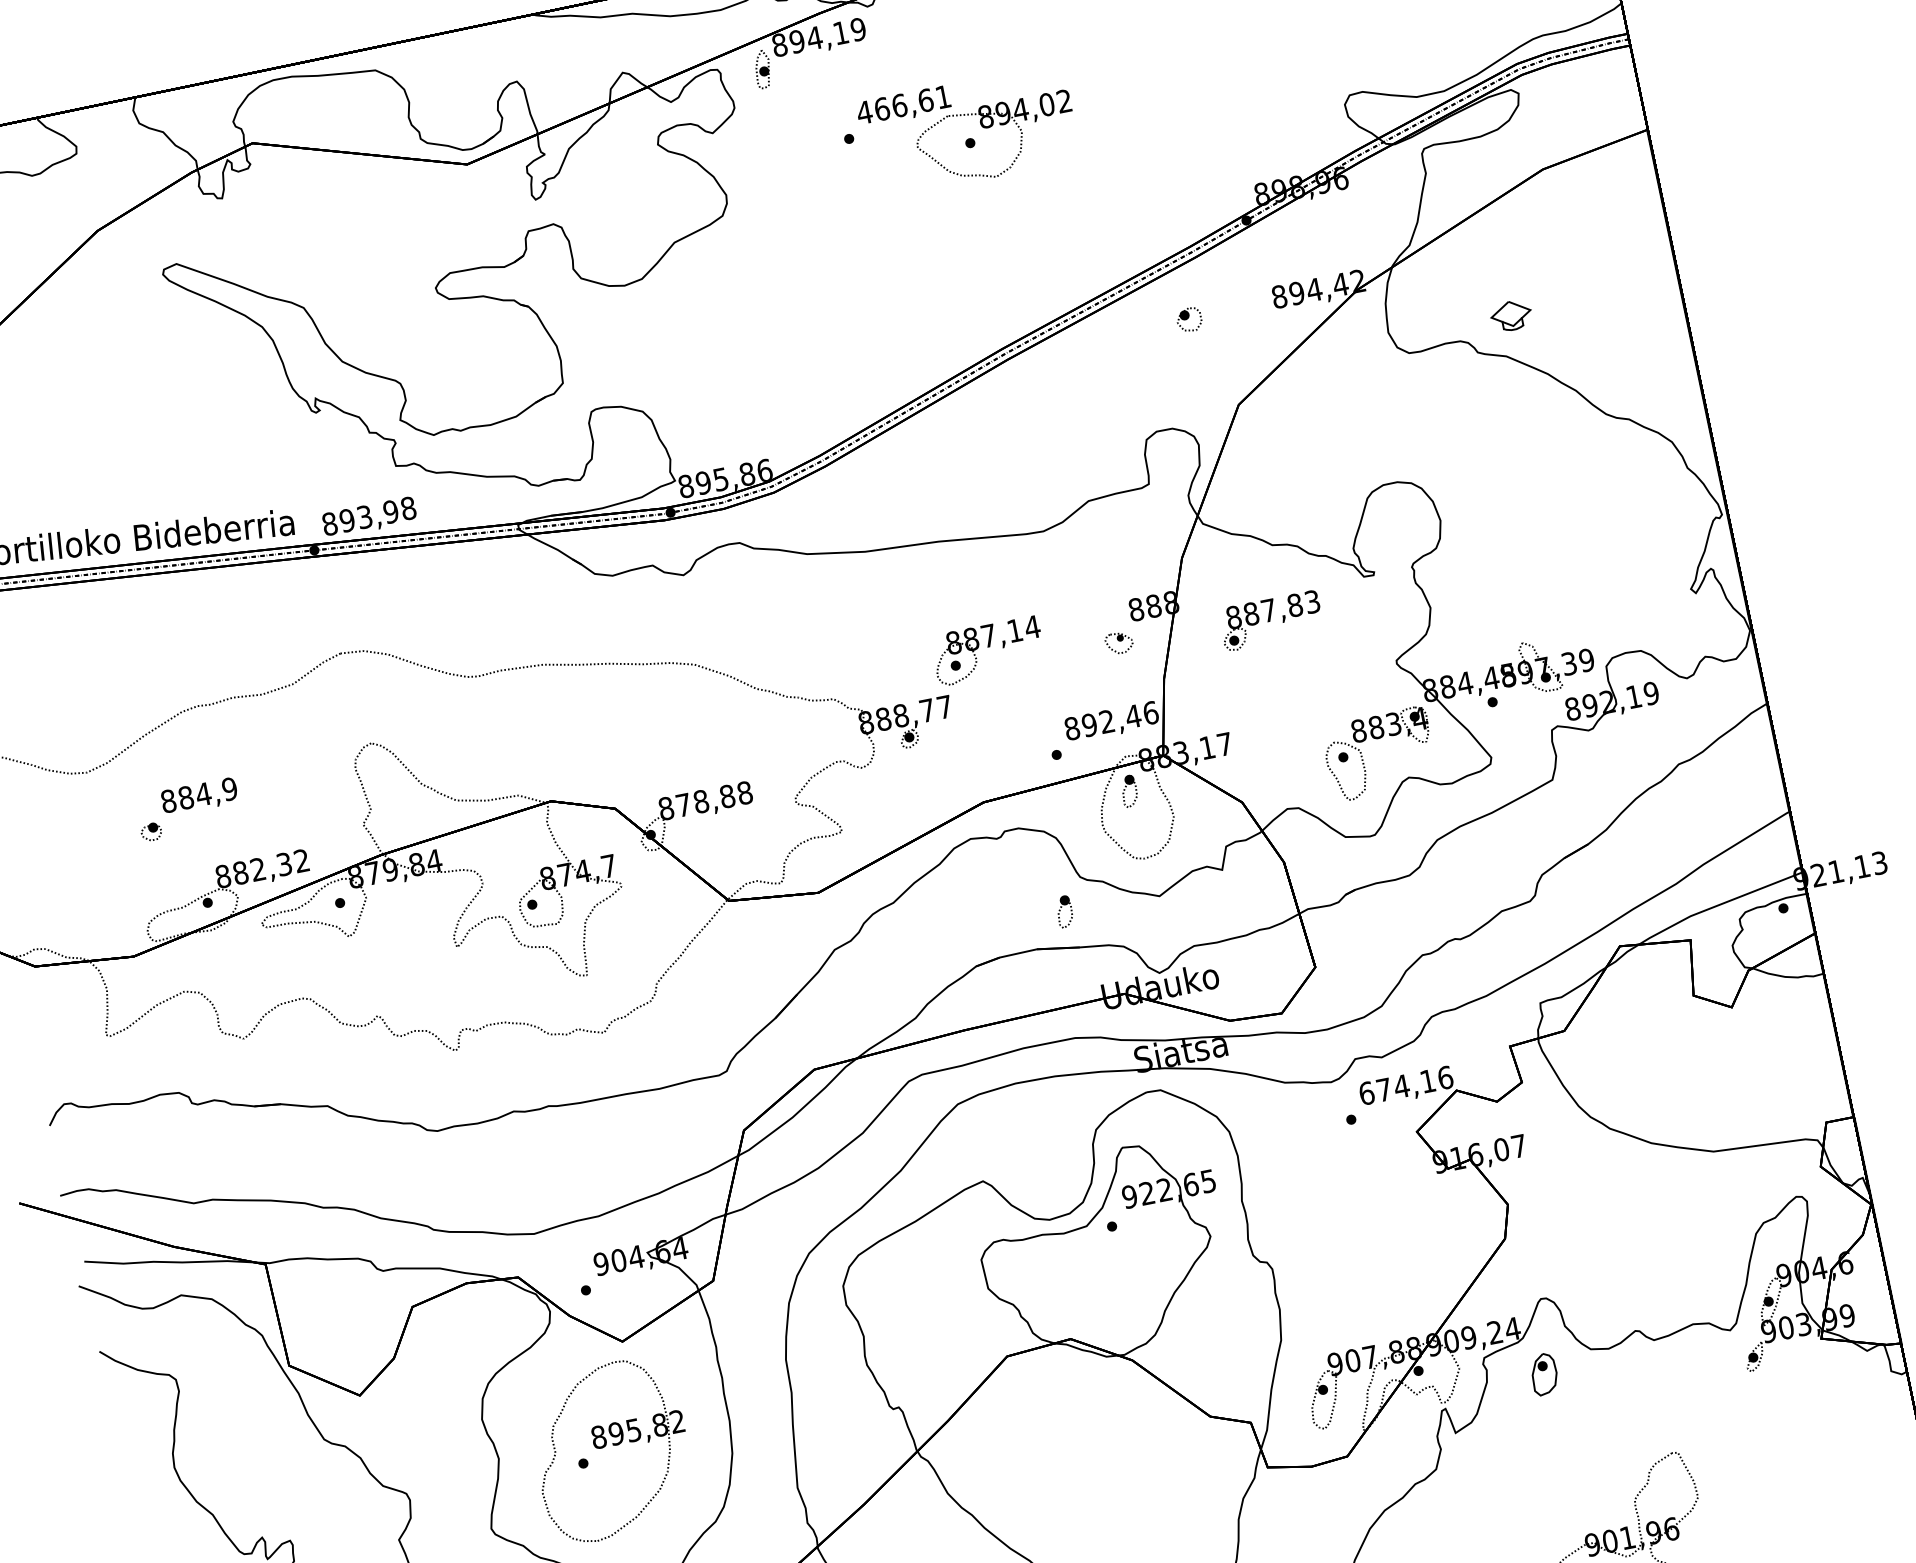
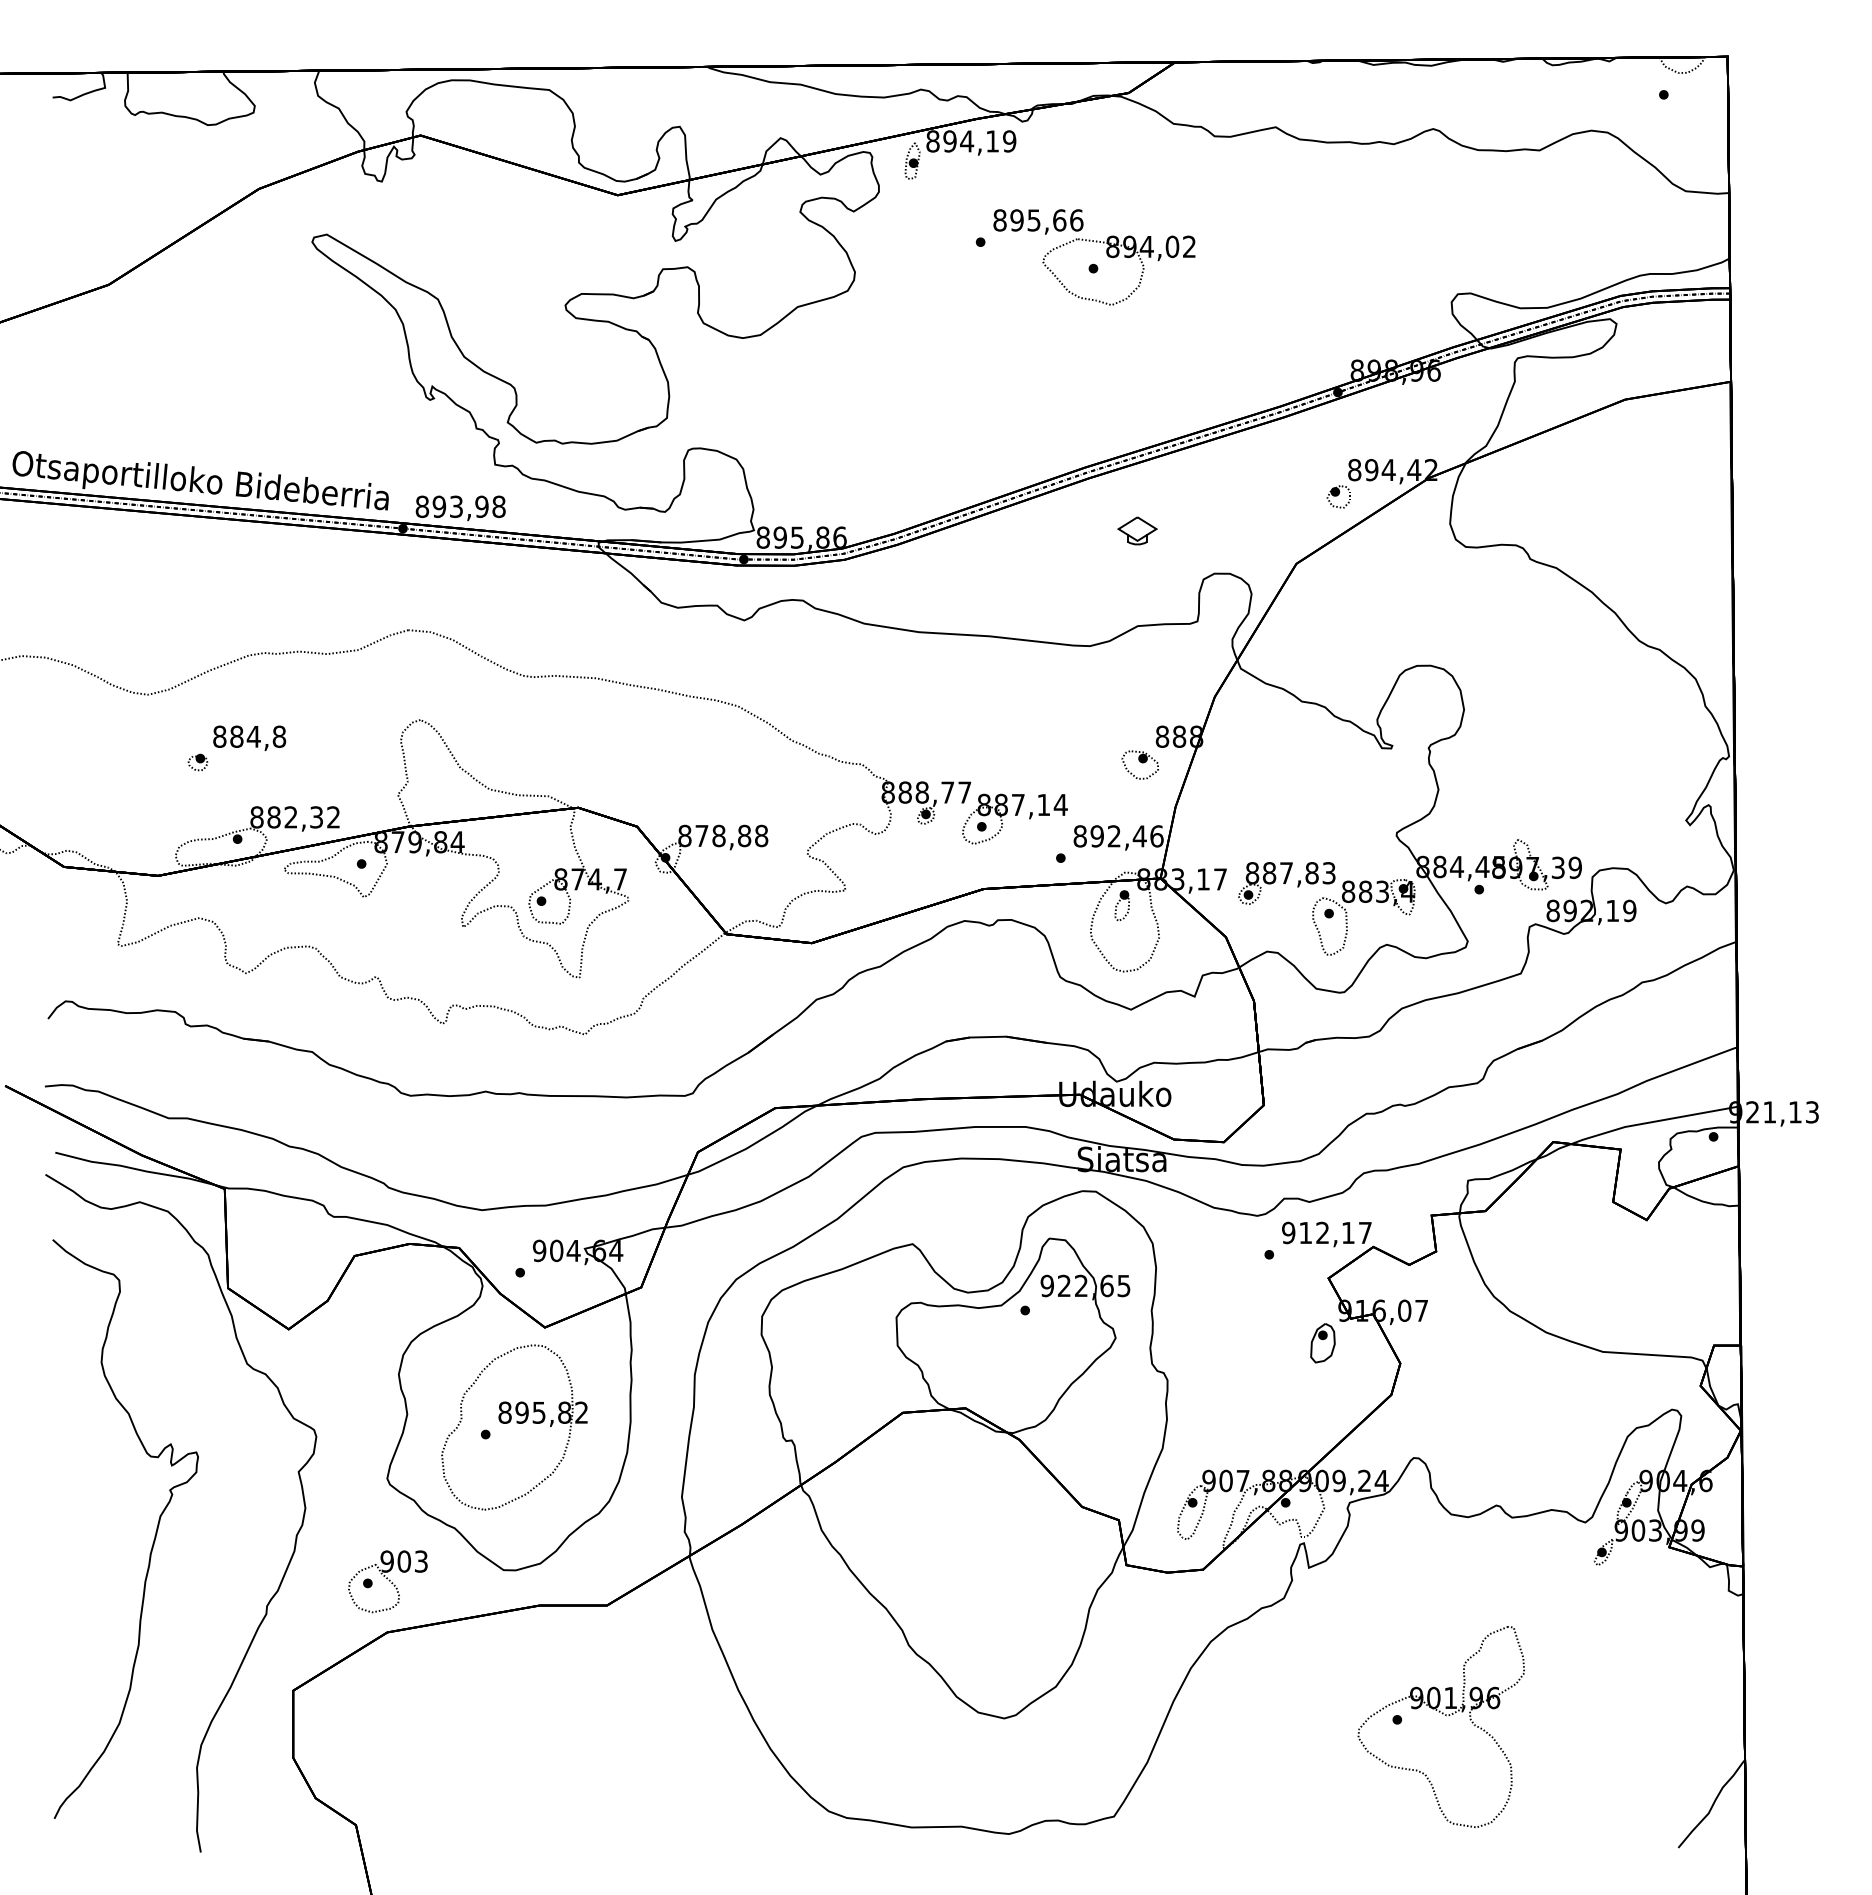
text: (903, 105) -> (1037, 220), 466,61 -> 895,66
part: (1511, 315) -> (1137, 530), moved
part: (1188, 319) -> (1338, 496), moved
part: (1270, 621) -> (1286, 883), moved
part: (1118, 642) -> (1139, 764), size x1.43
part: (987, 650) -> (1014, 818), moved
text: (229, 788) -> (279, 736), 884,9 -> 884,8
part: (1063, 911) -> (1038, 1006), removed
text: (1406, 1085) -> (1327, 1232), 674,16 -> 912,17
part: (1543, 1374) -> (1322, 1343), moved

